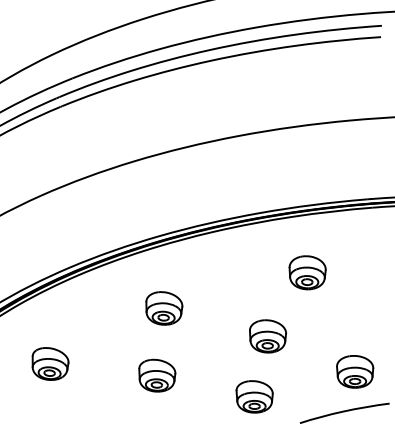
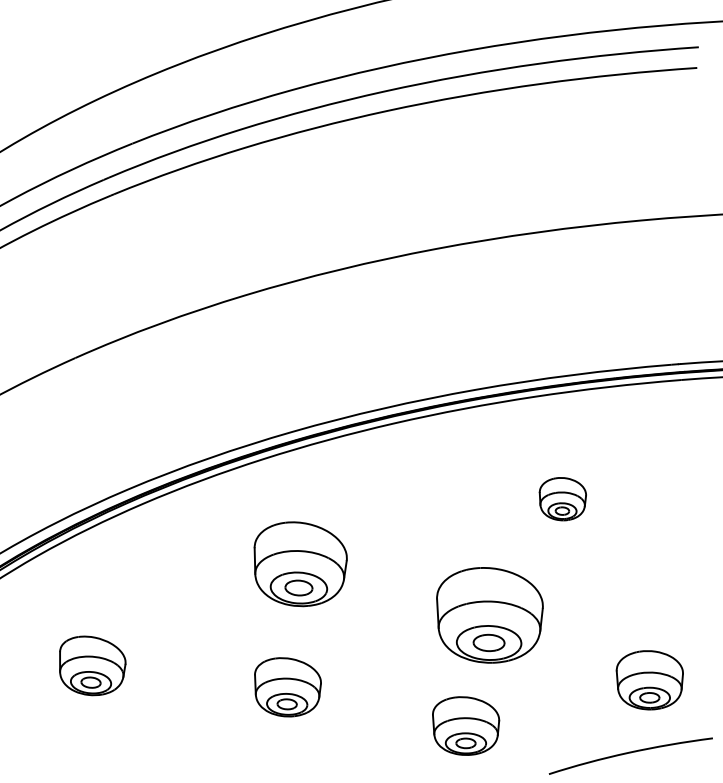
part: (307, 272) -> (562, 498), size x0.7
part: (164, 308) -> (301, 564), size x1.4
part: (268, 336) -> (491, 615), size x1.6

